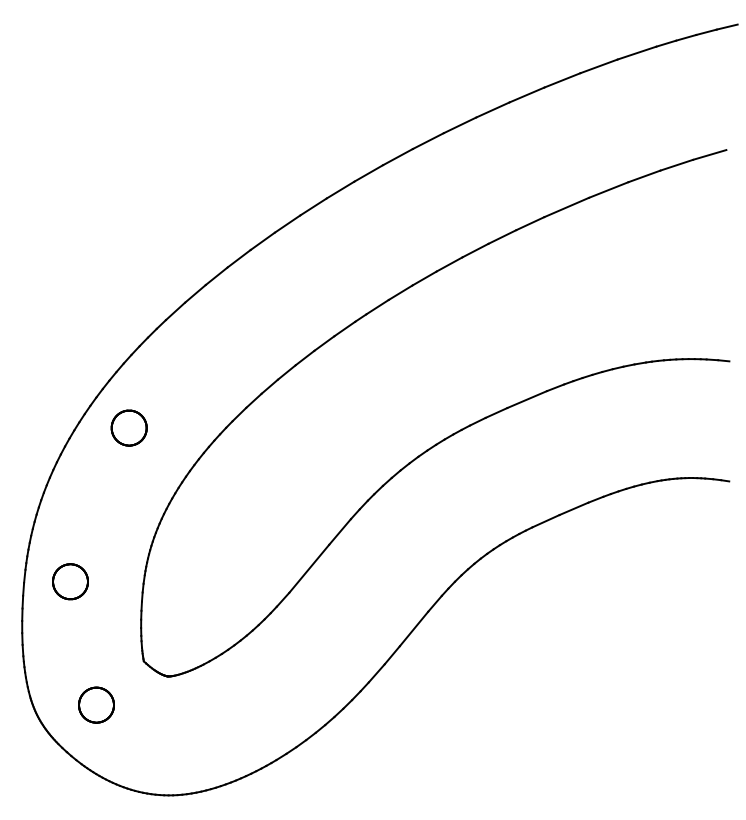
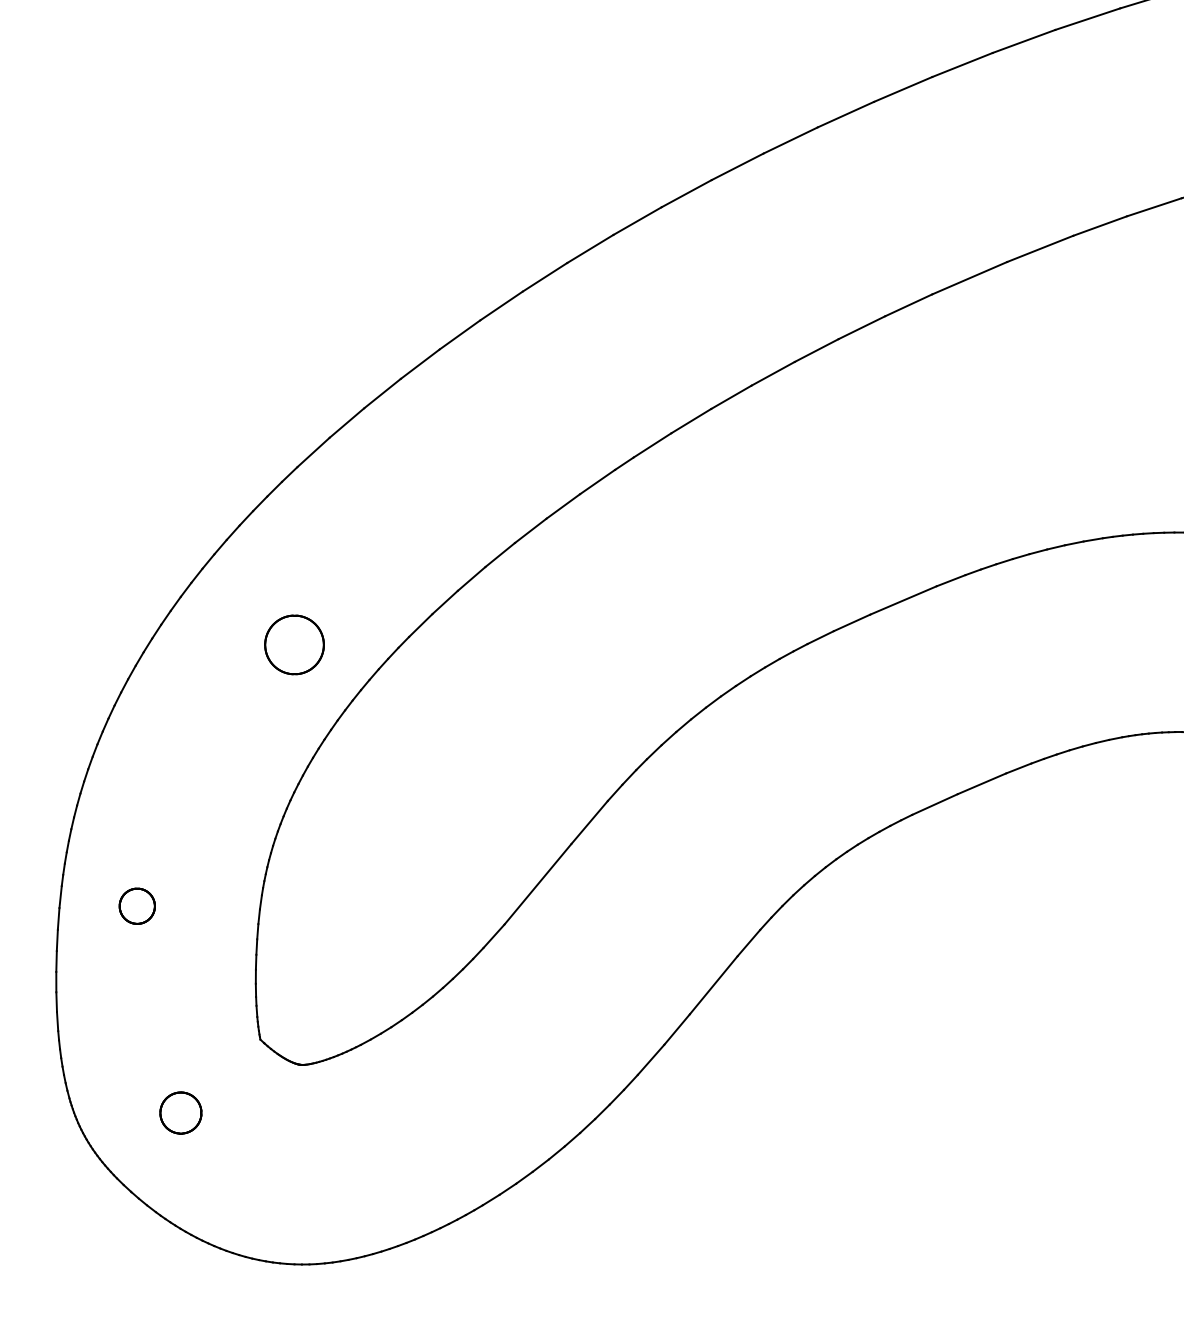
part: (128, 427) -> (293, 643), moved
part: (70, 581) -> (137, 905), size x0.6
part: (96, 704) -> (180, 1112), size x0.7

